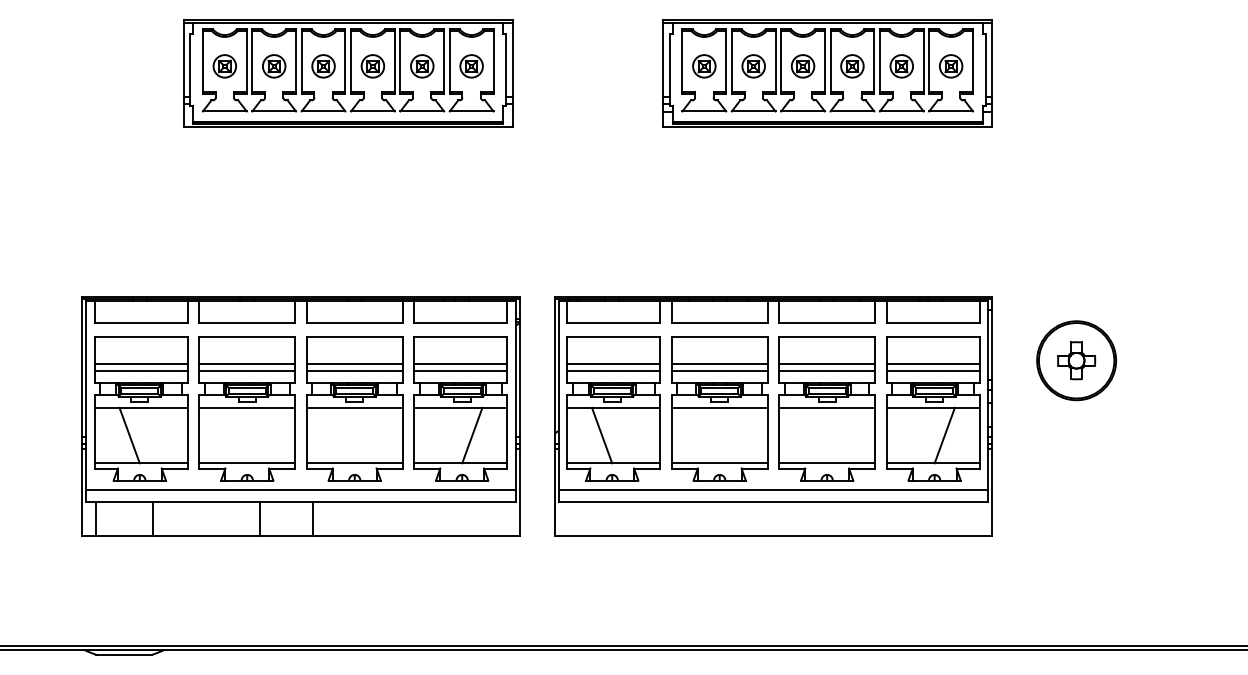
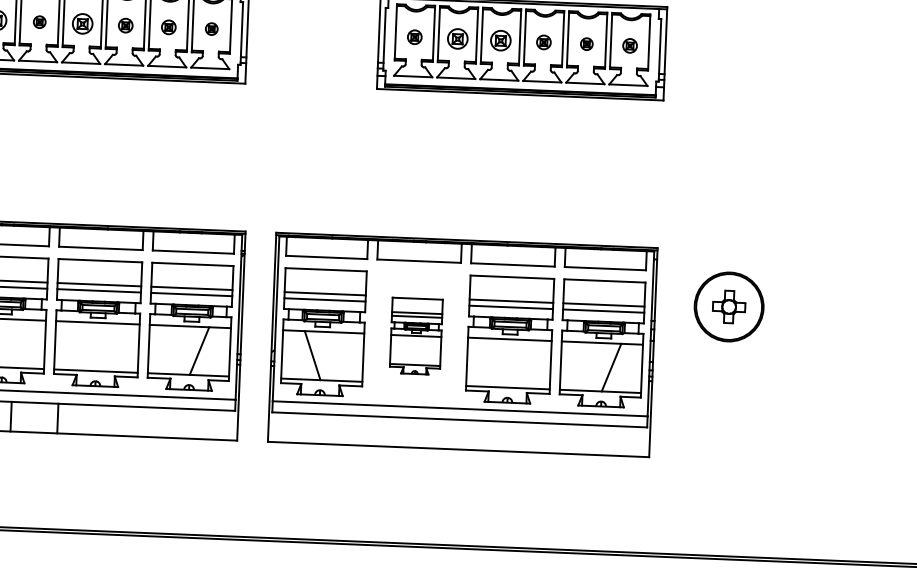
part: (274, 66) -> (39, 22), size x0.6
part: (372, 66) -> (125, 25), size x0.7
part: (422, 66) -> (168, 27), size x0.7
part: (471, 66) -> (211, 29), size x0.6
part: (704, 66) -> (414, 37), size x0.7
part: (852, 66) -> (543, 42), size x0.7
part: (901, 66) -> (586, 44), size x0.6
part: (951, 66) -> (630, 46), size x0.7
part: (719, 408) -> (415, 336), size x0.6

